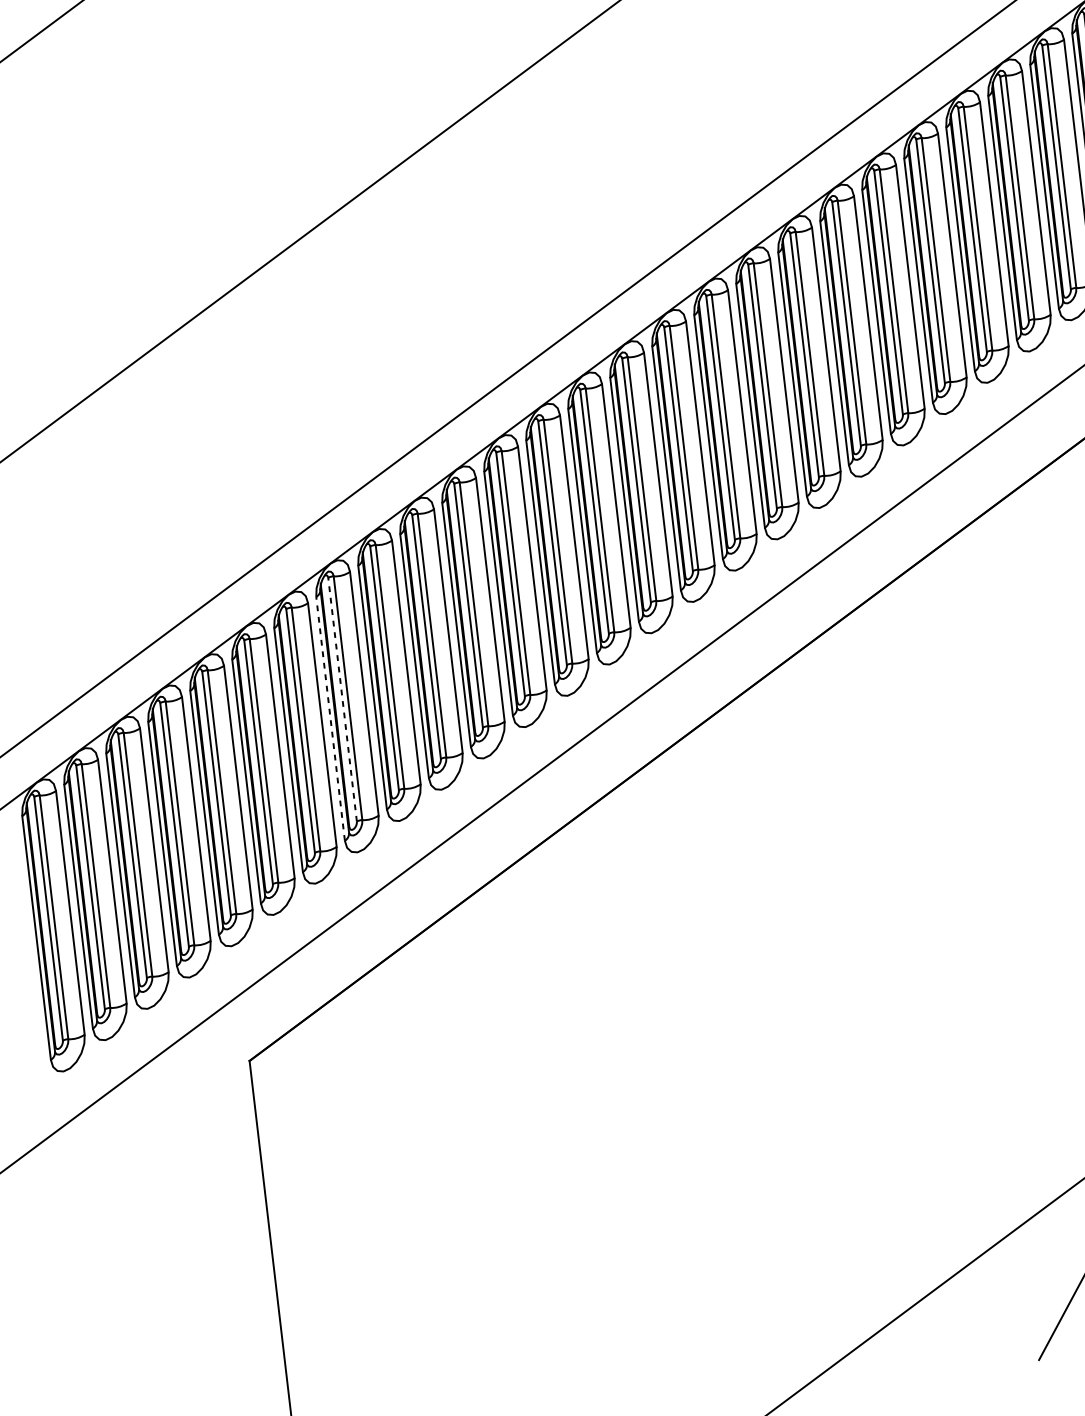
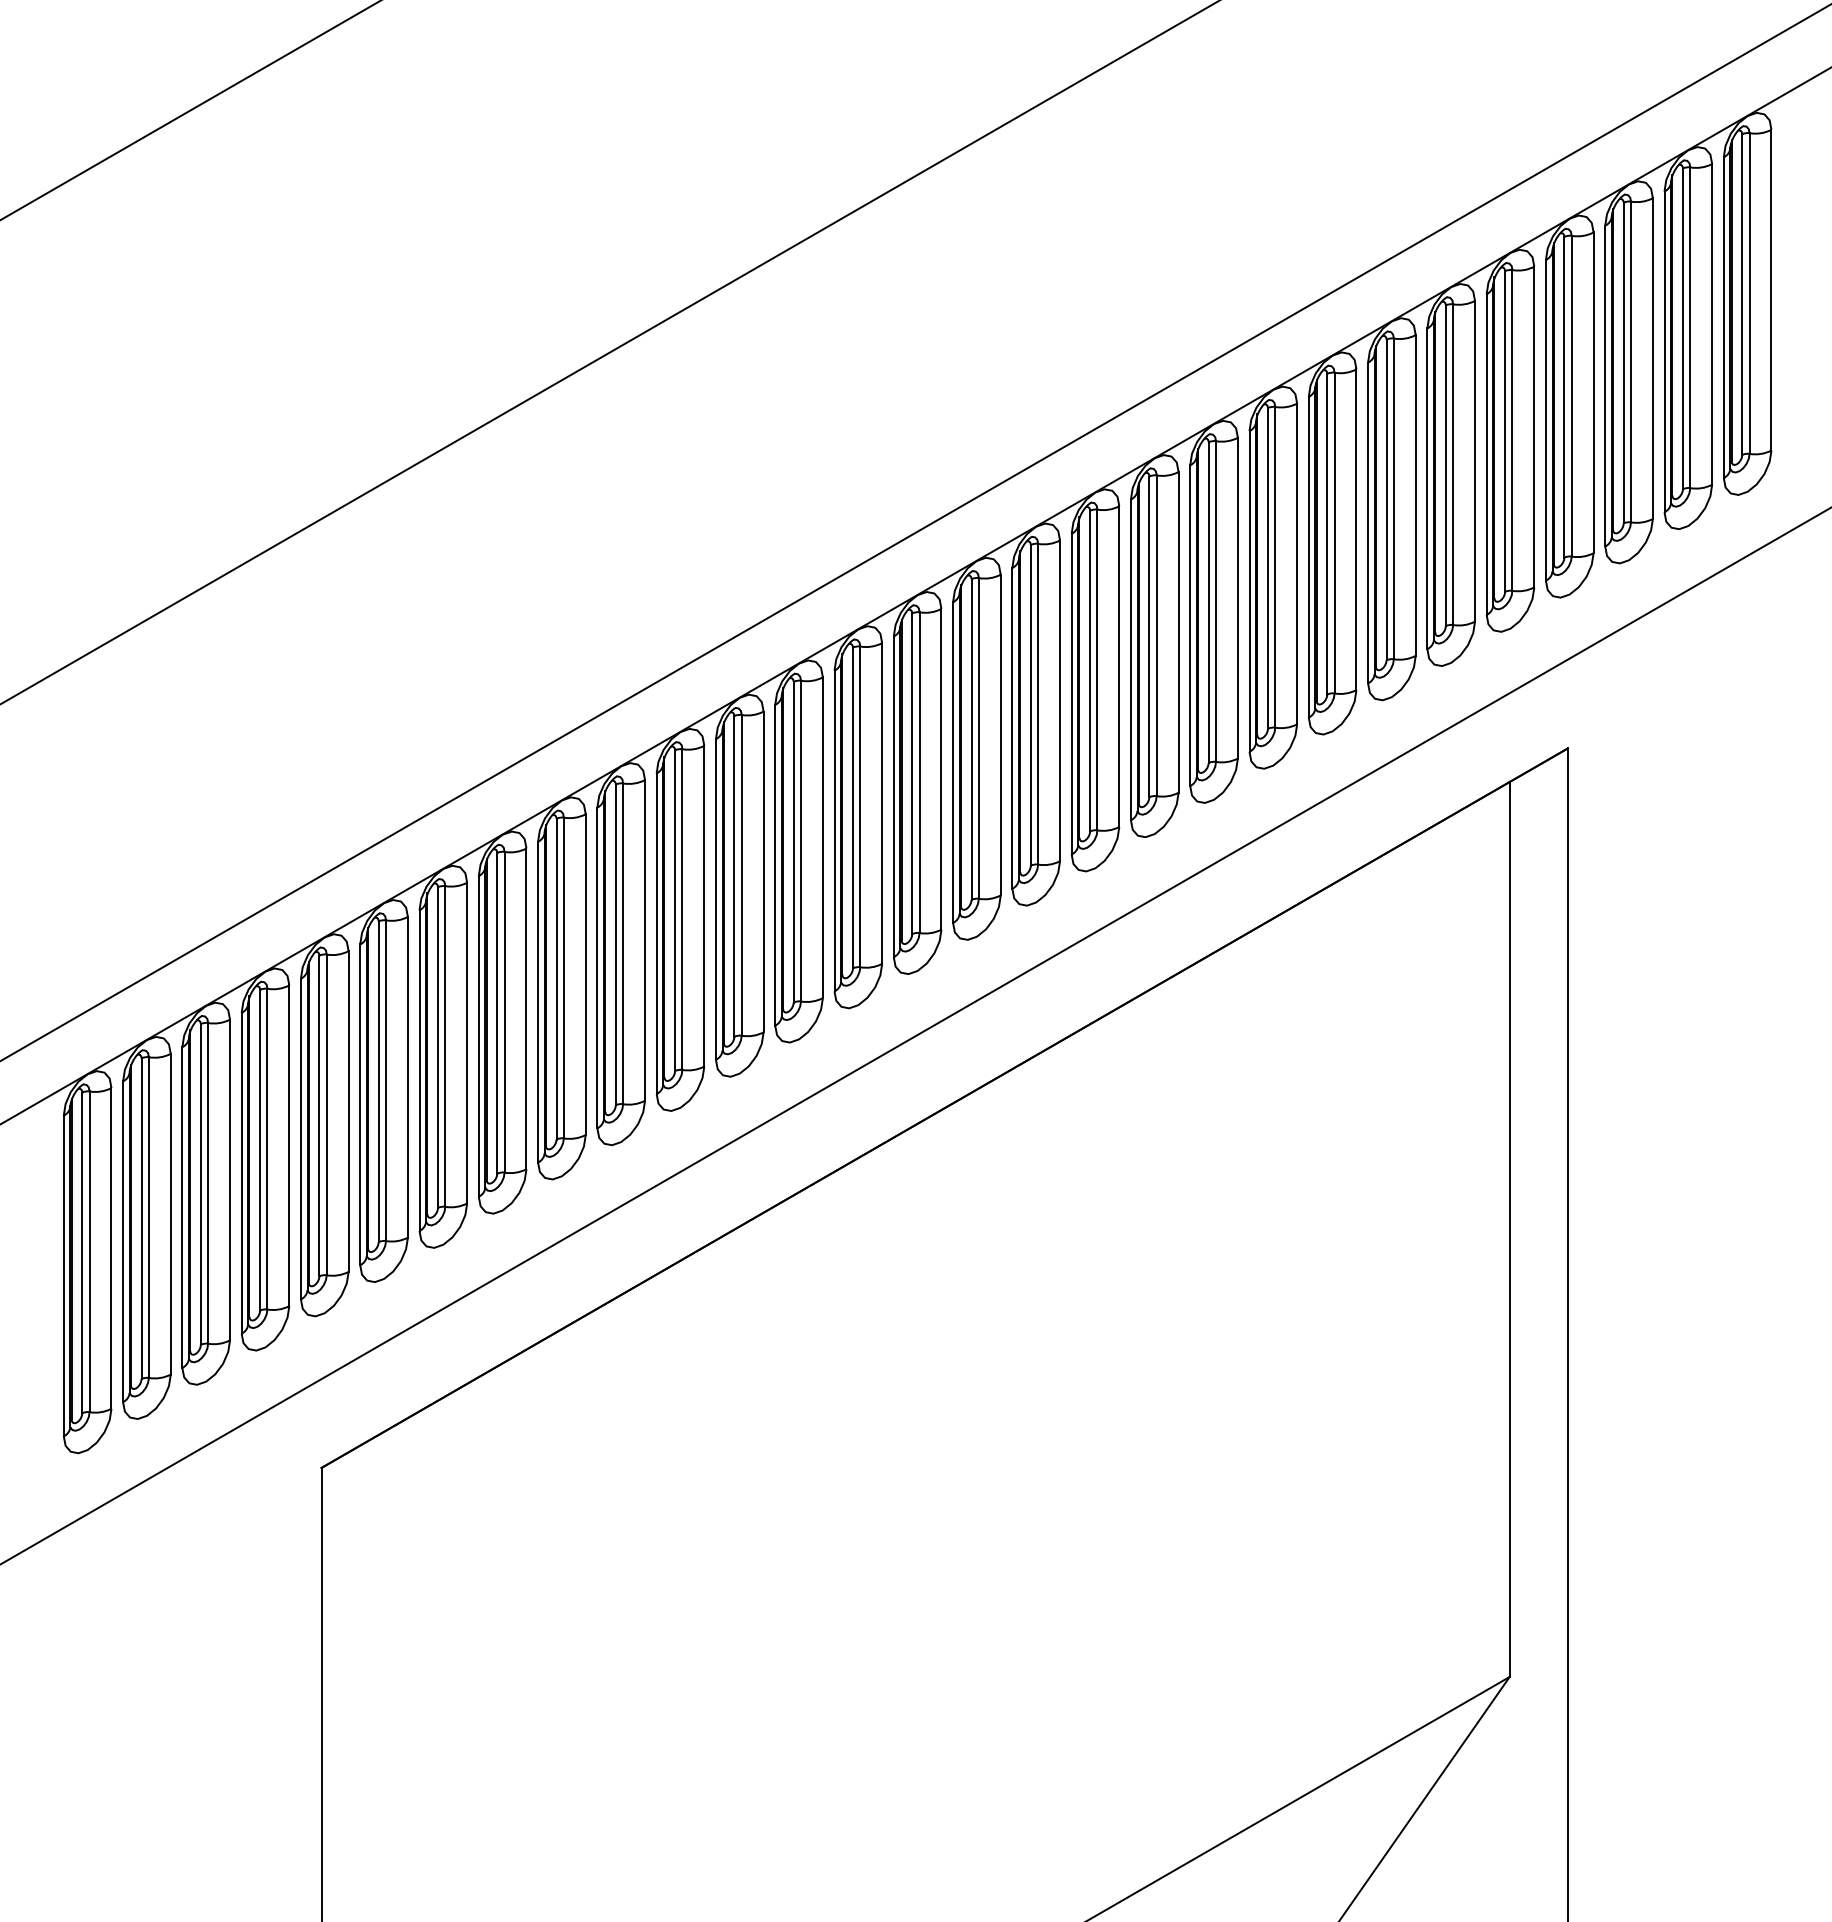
line: (342, 699) -> (497, 1012), dashed -> solid
line: (330, 718) -> (478, 1035), dashed -> solid

